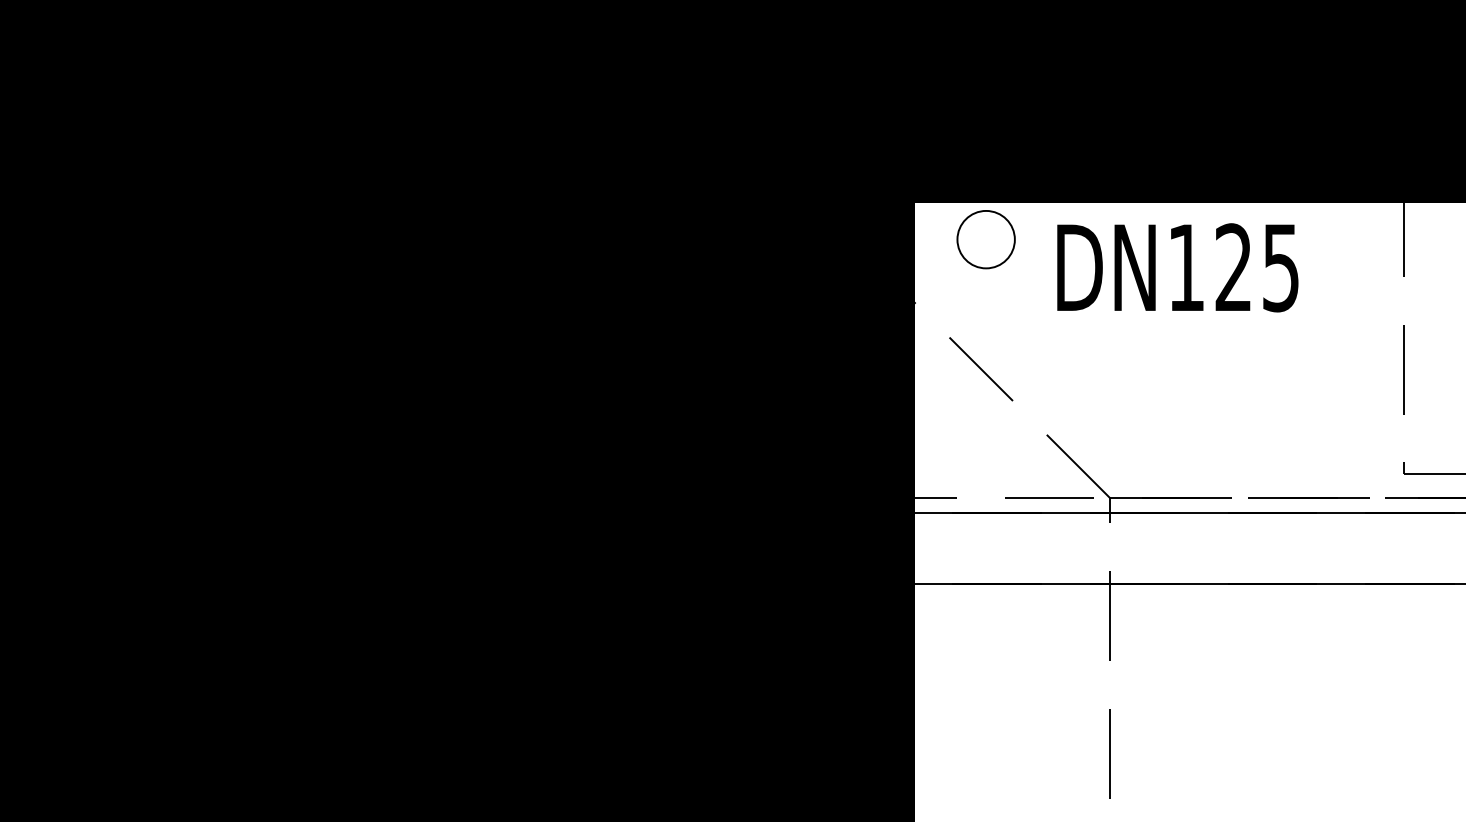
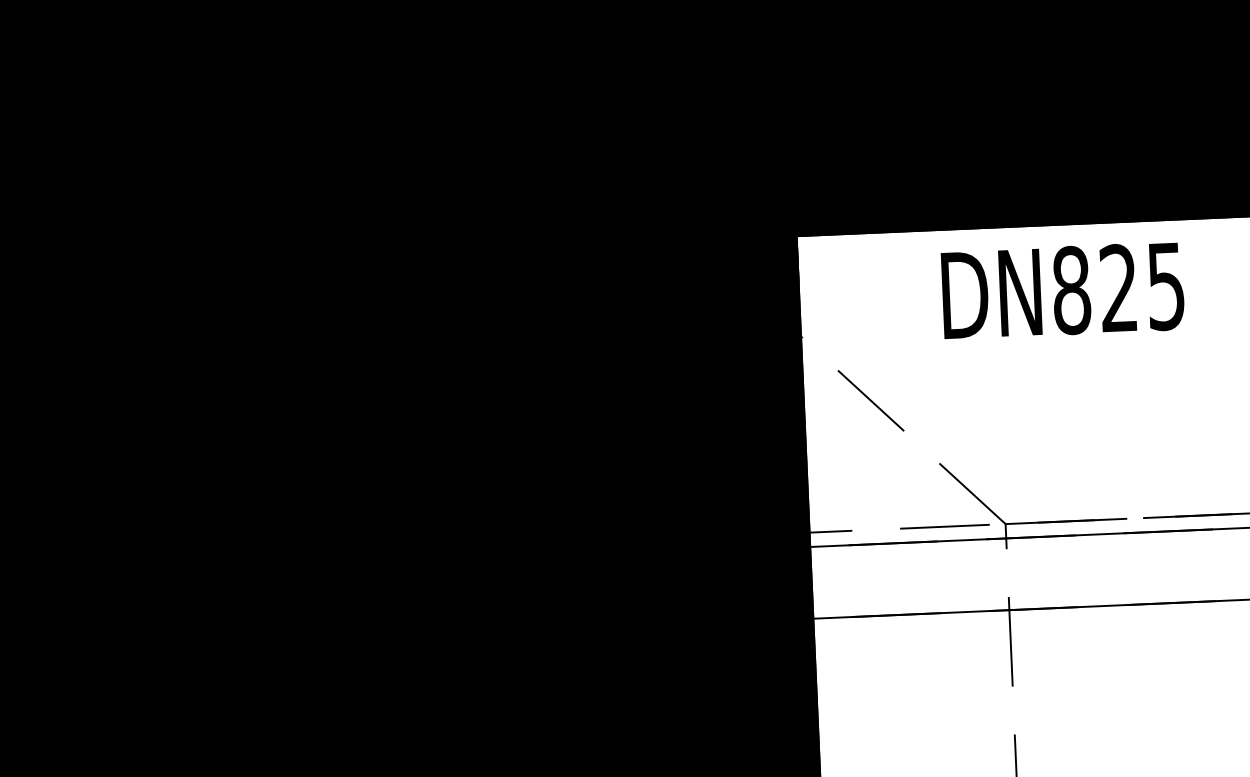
circle: (985, 239) -> (869, 270), removed
text: (1186, 267) -> (1071, 290), DN125 -> DN825

